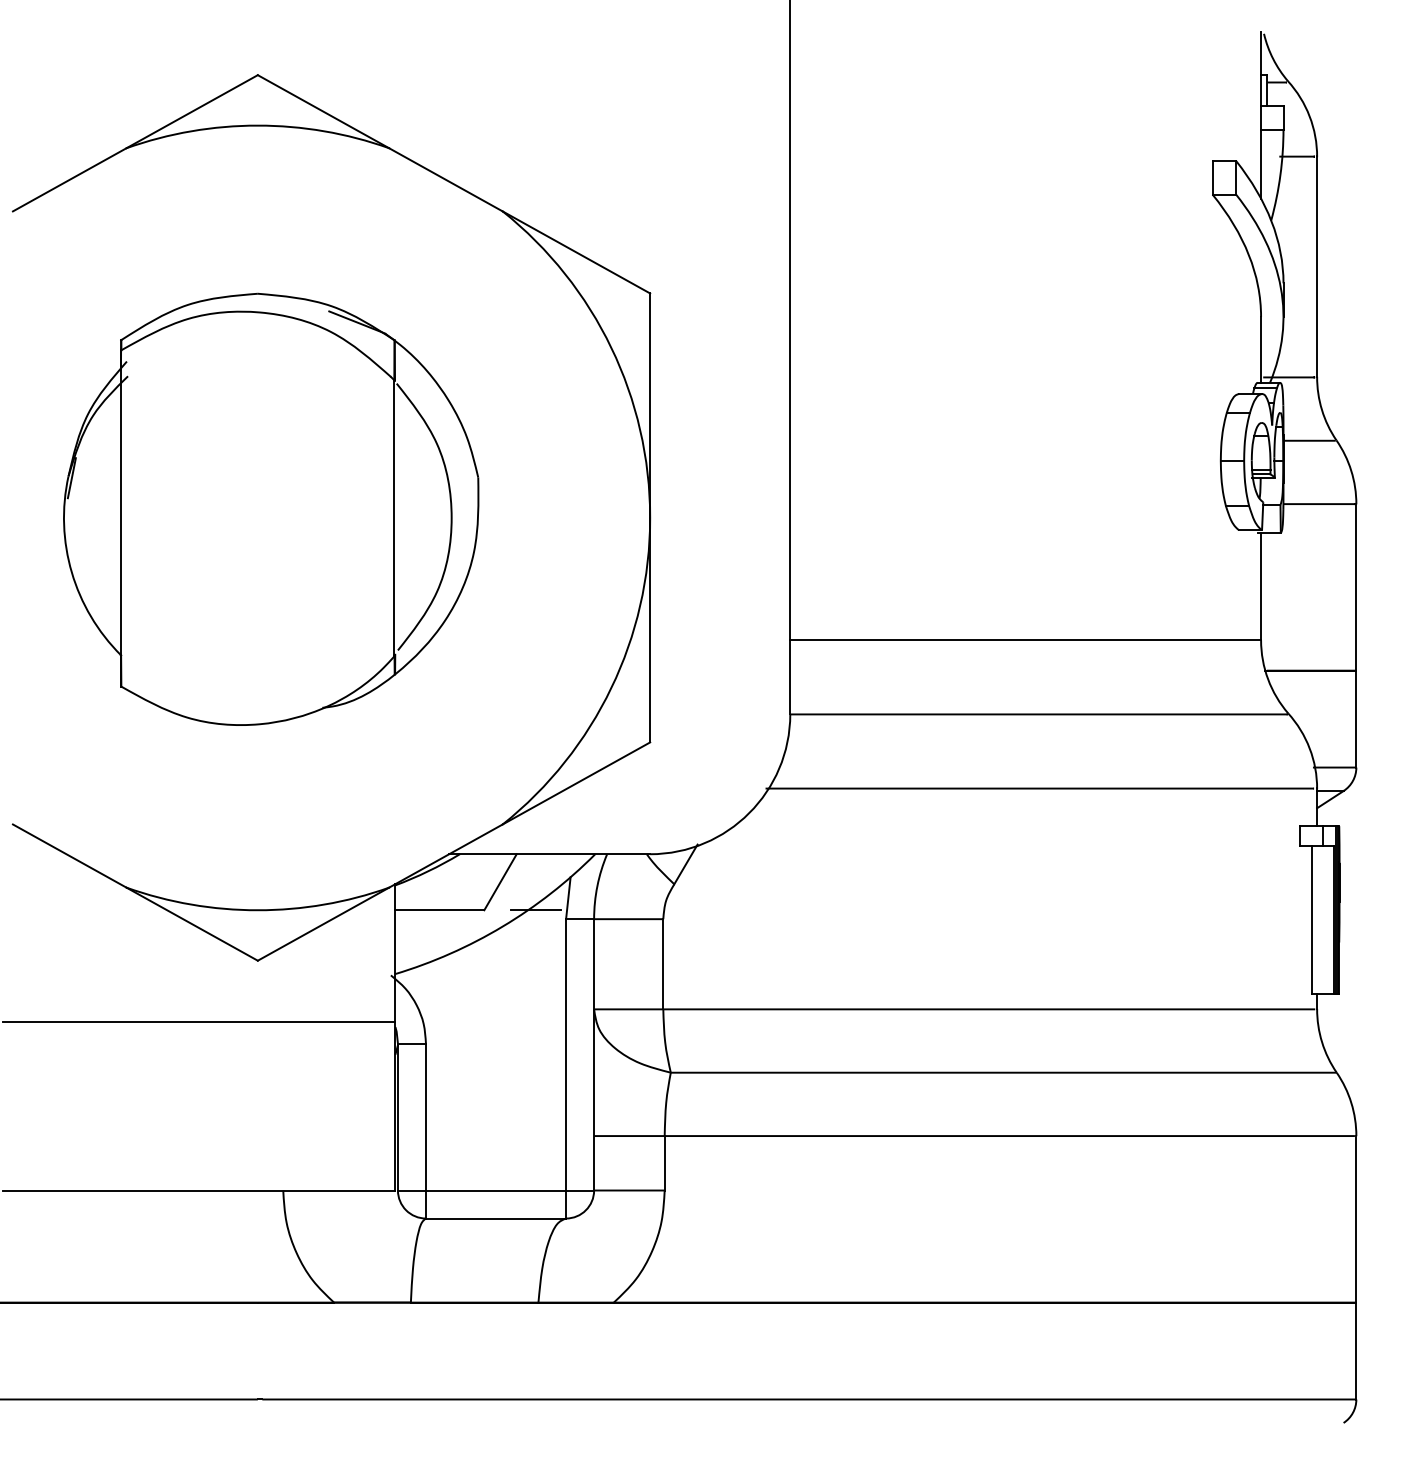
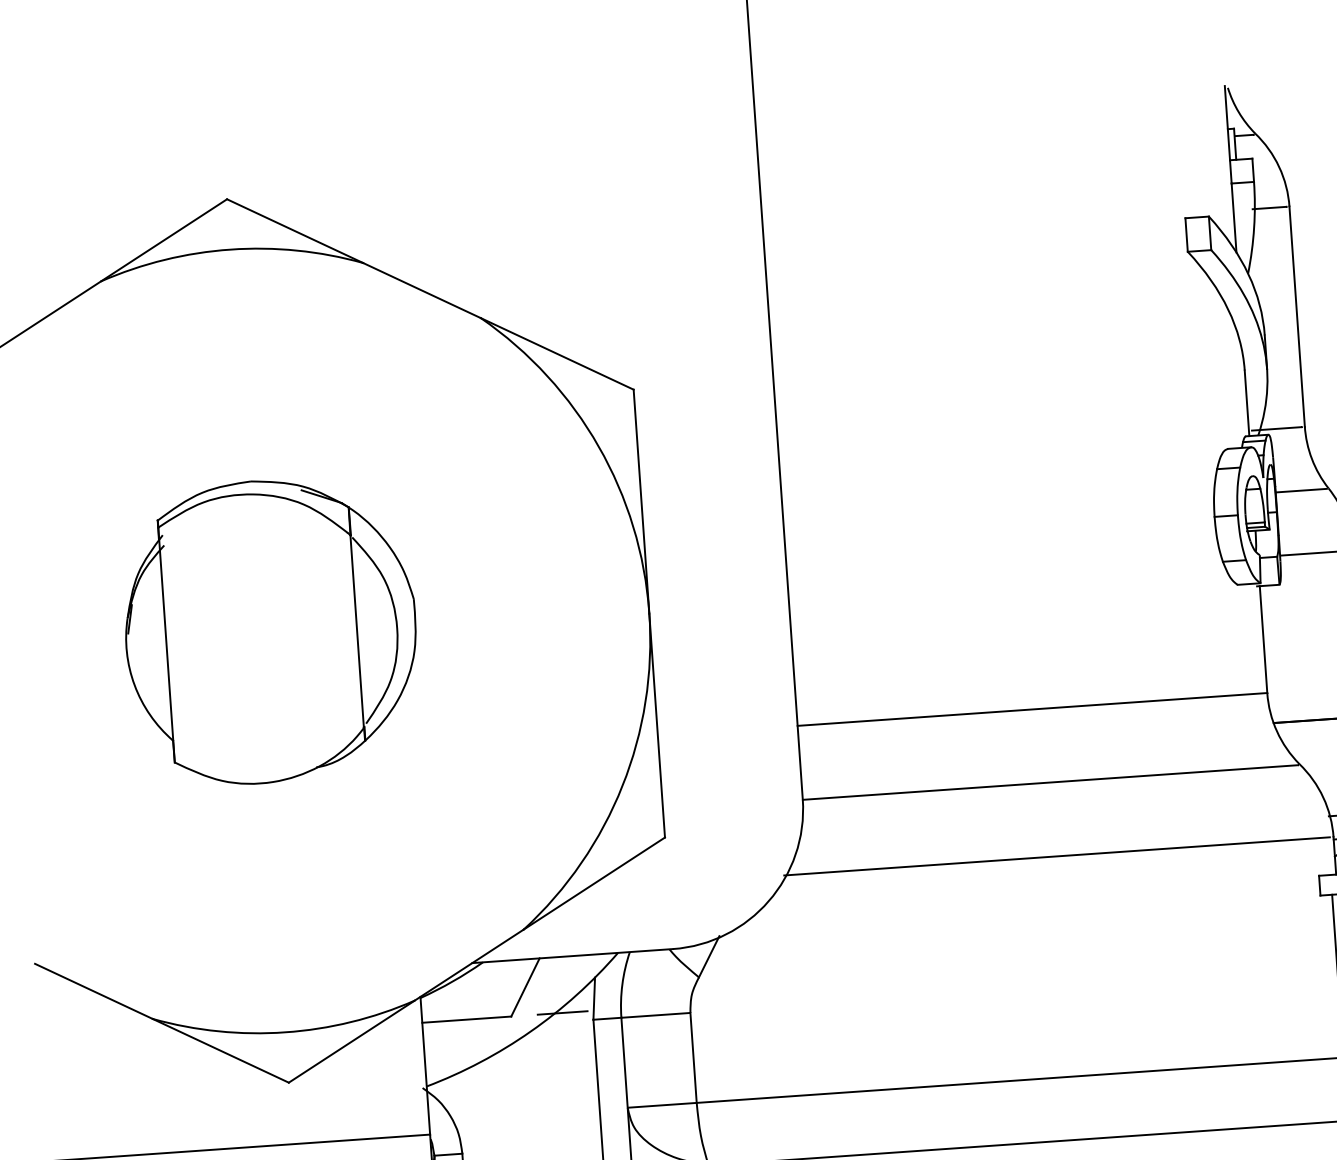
part: (271, 508) -> (270, 630), size x0.7

